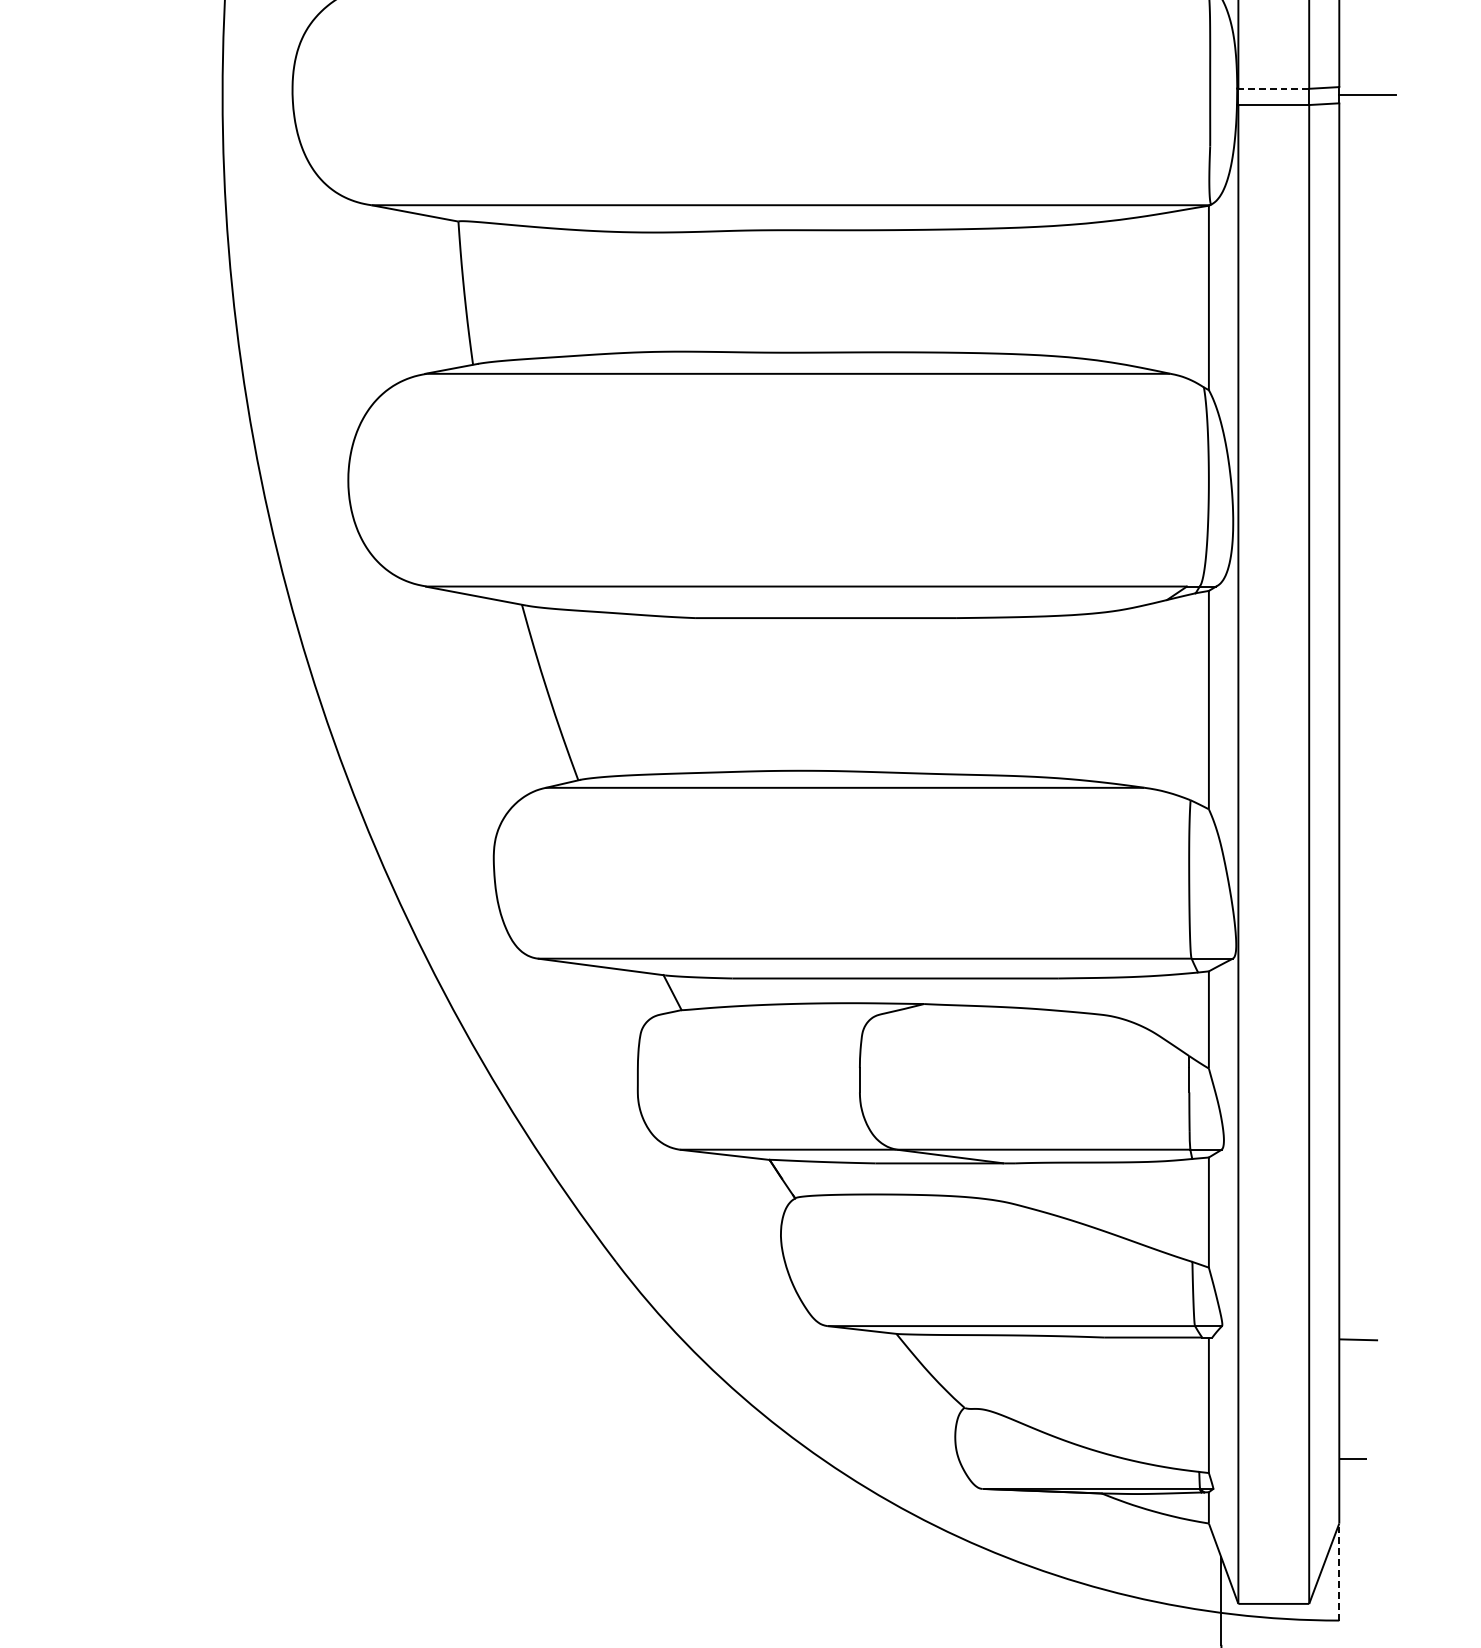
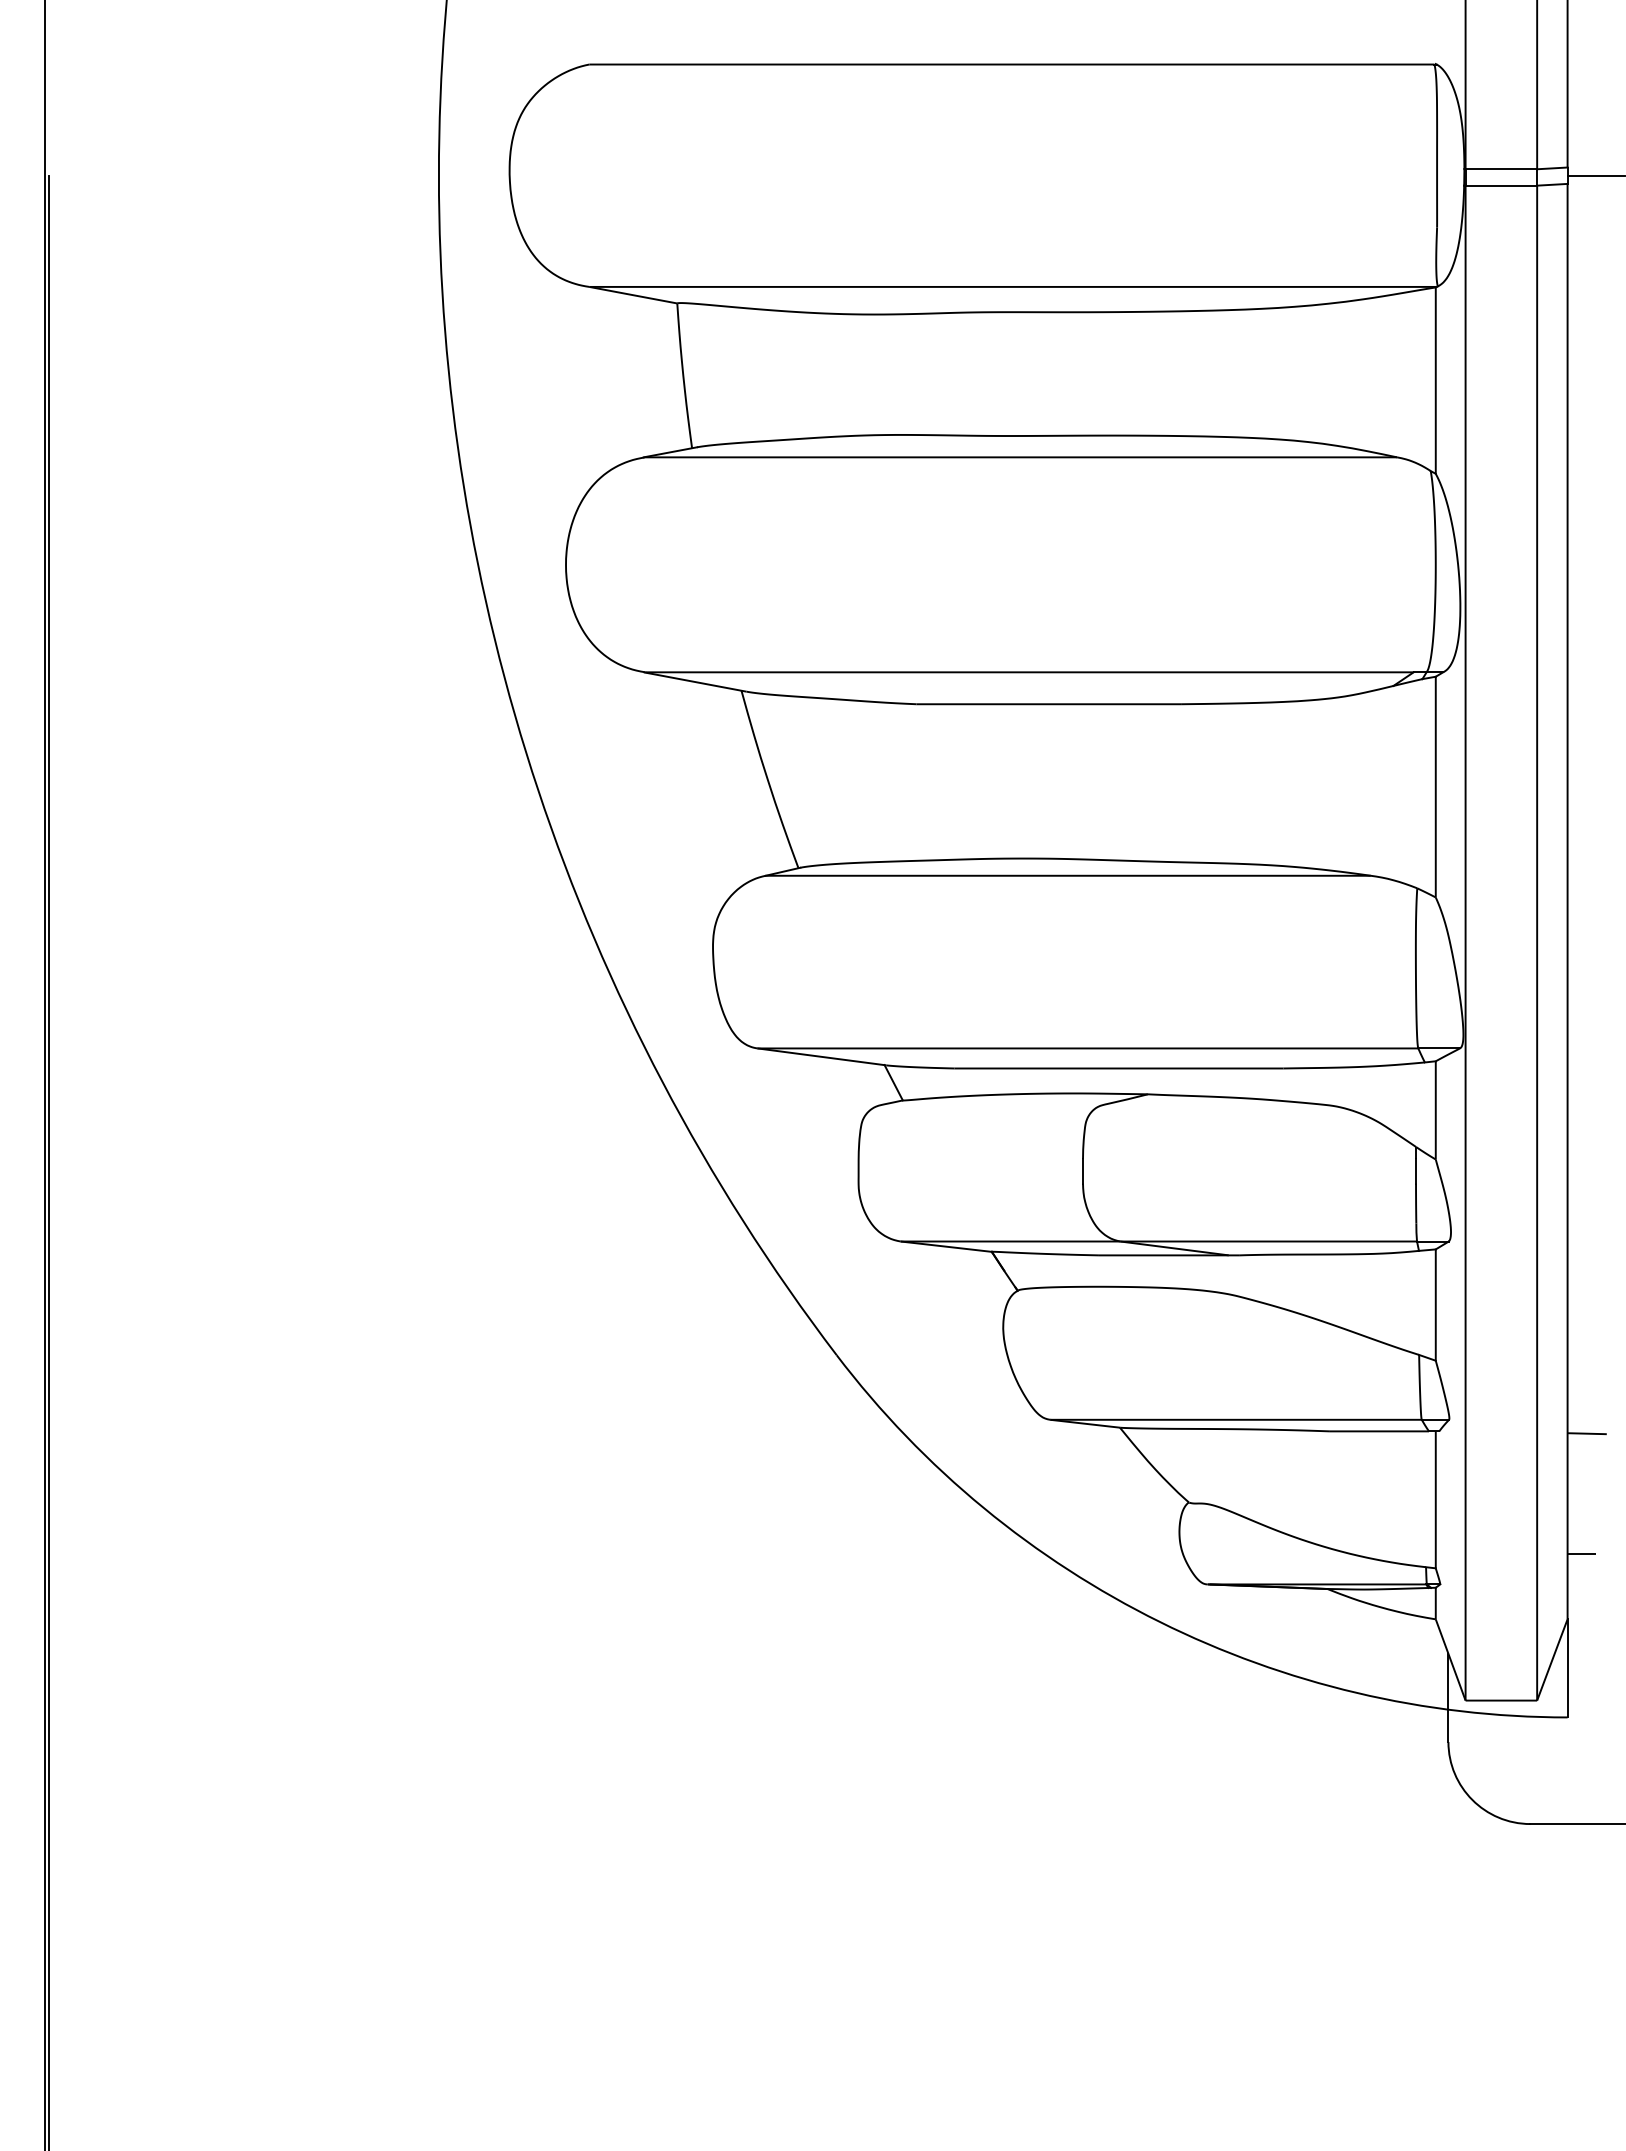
line: (1273, 89) -> (1501, 169), dashed -> solid
line: (1339, 1571) -> (1567, 1667), dashed -> solid

